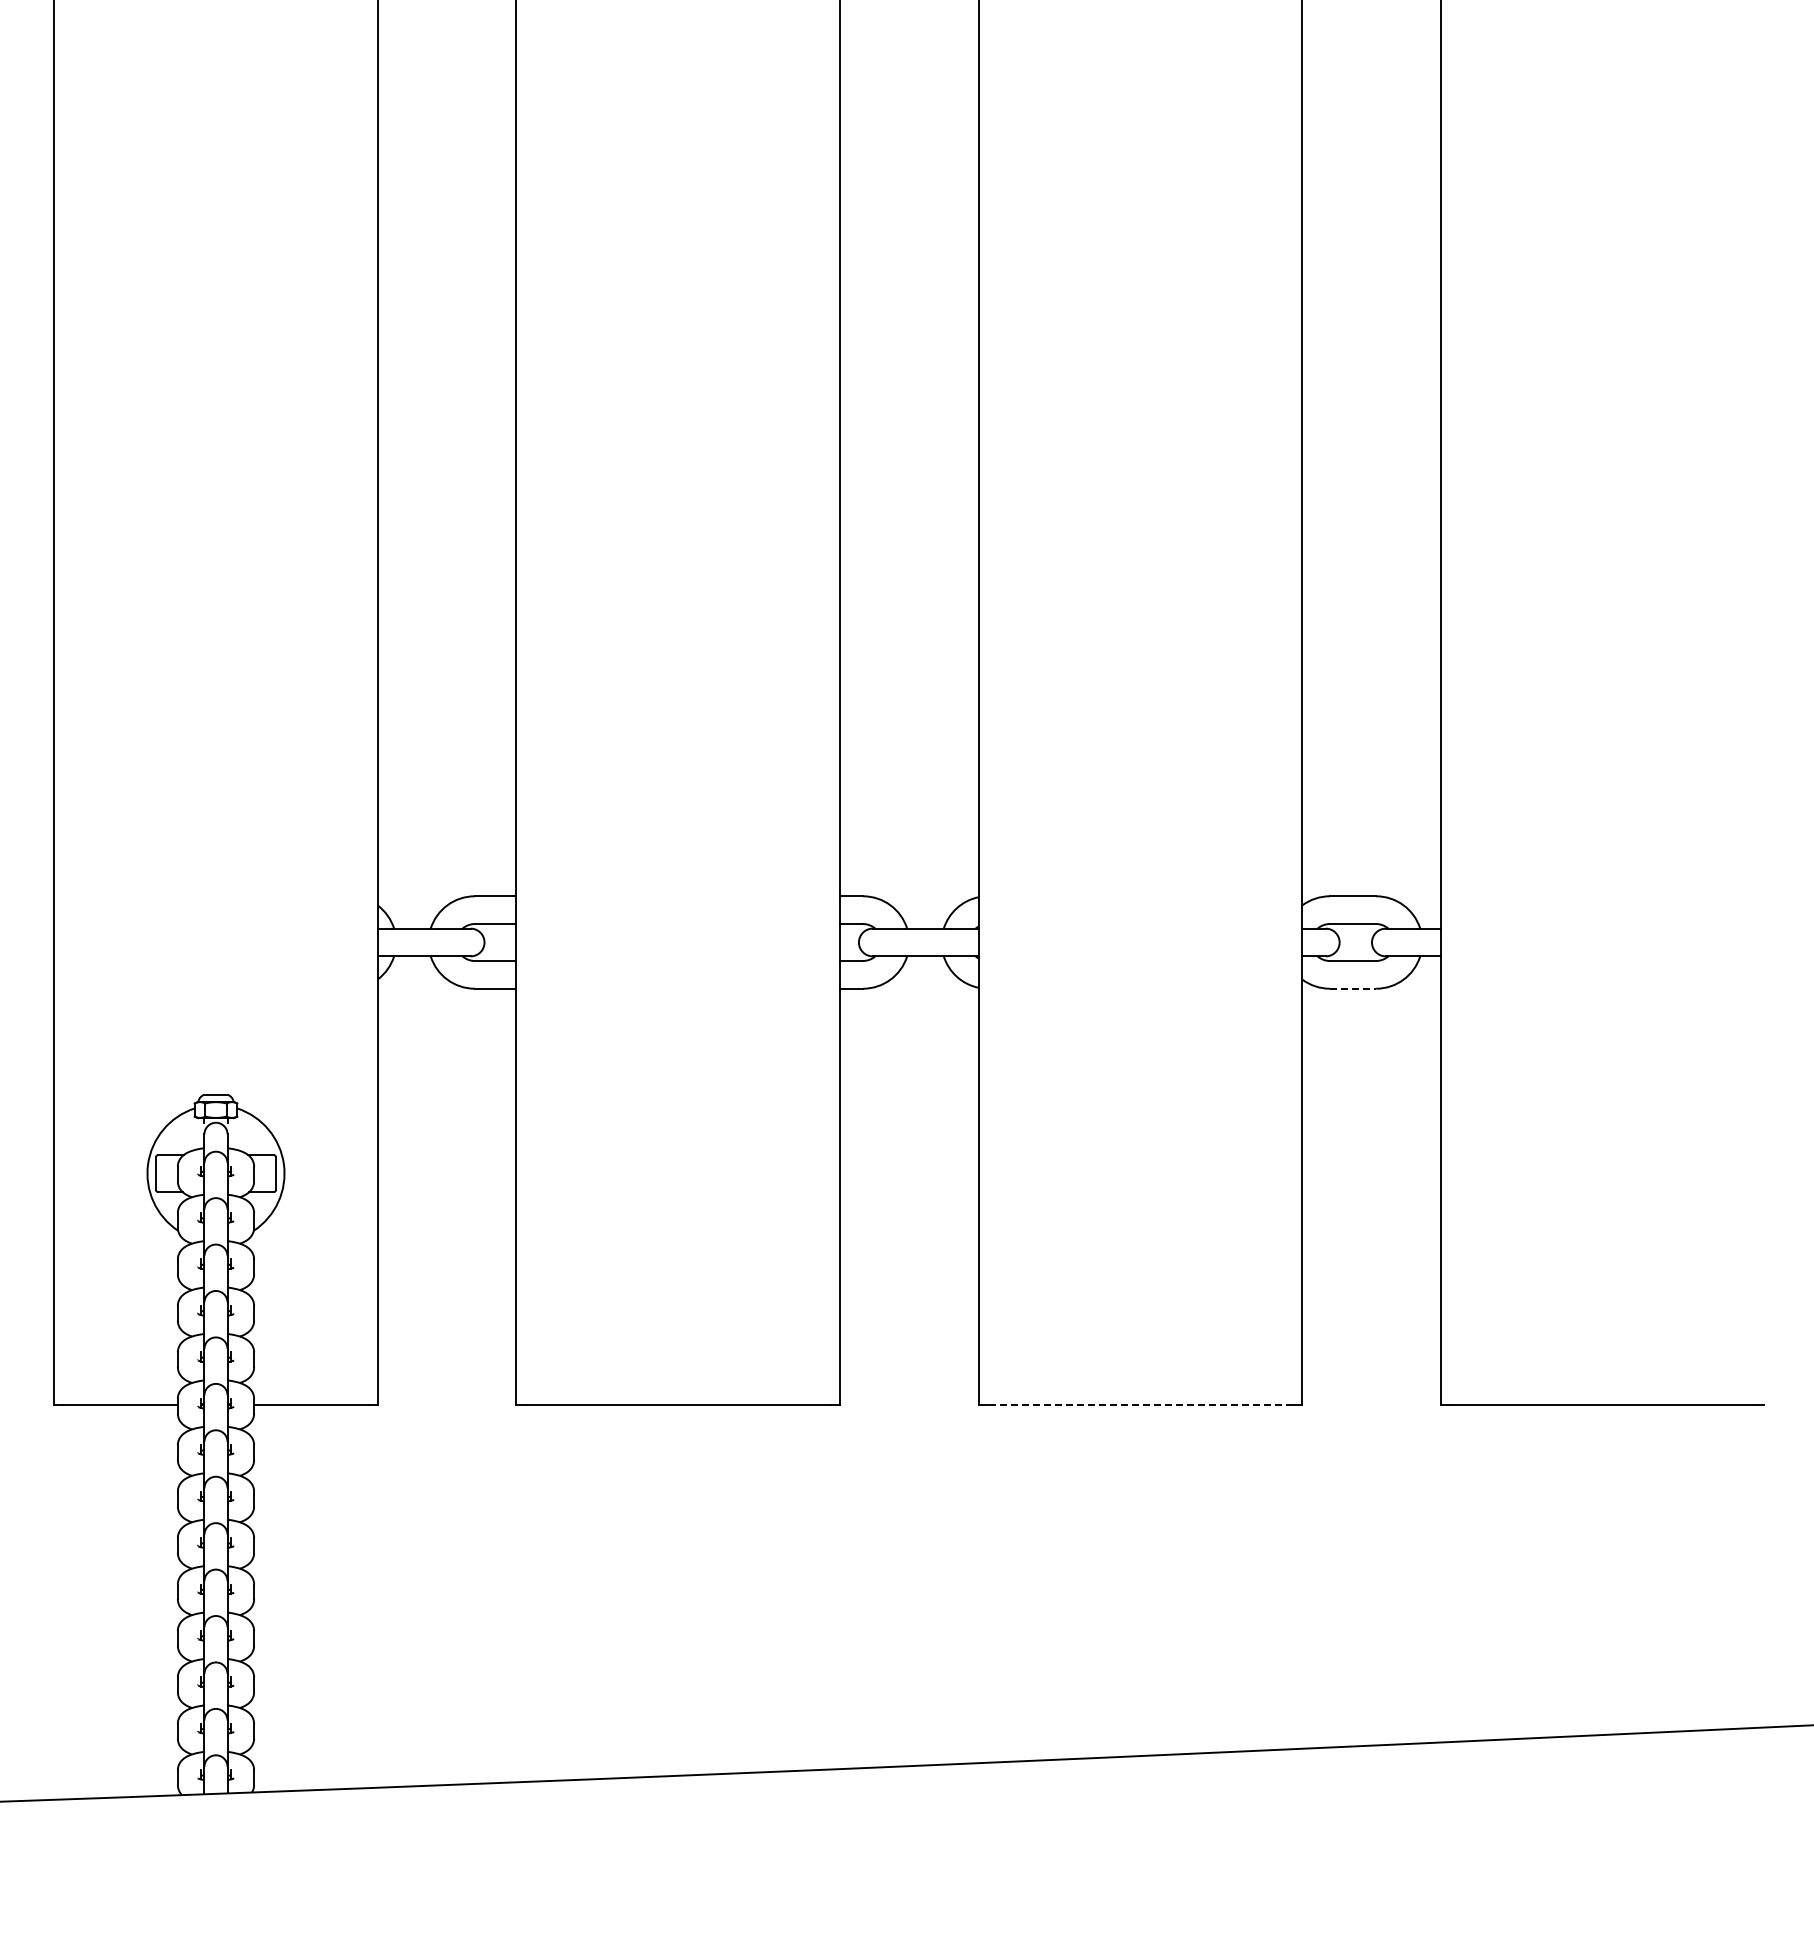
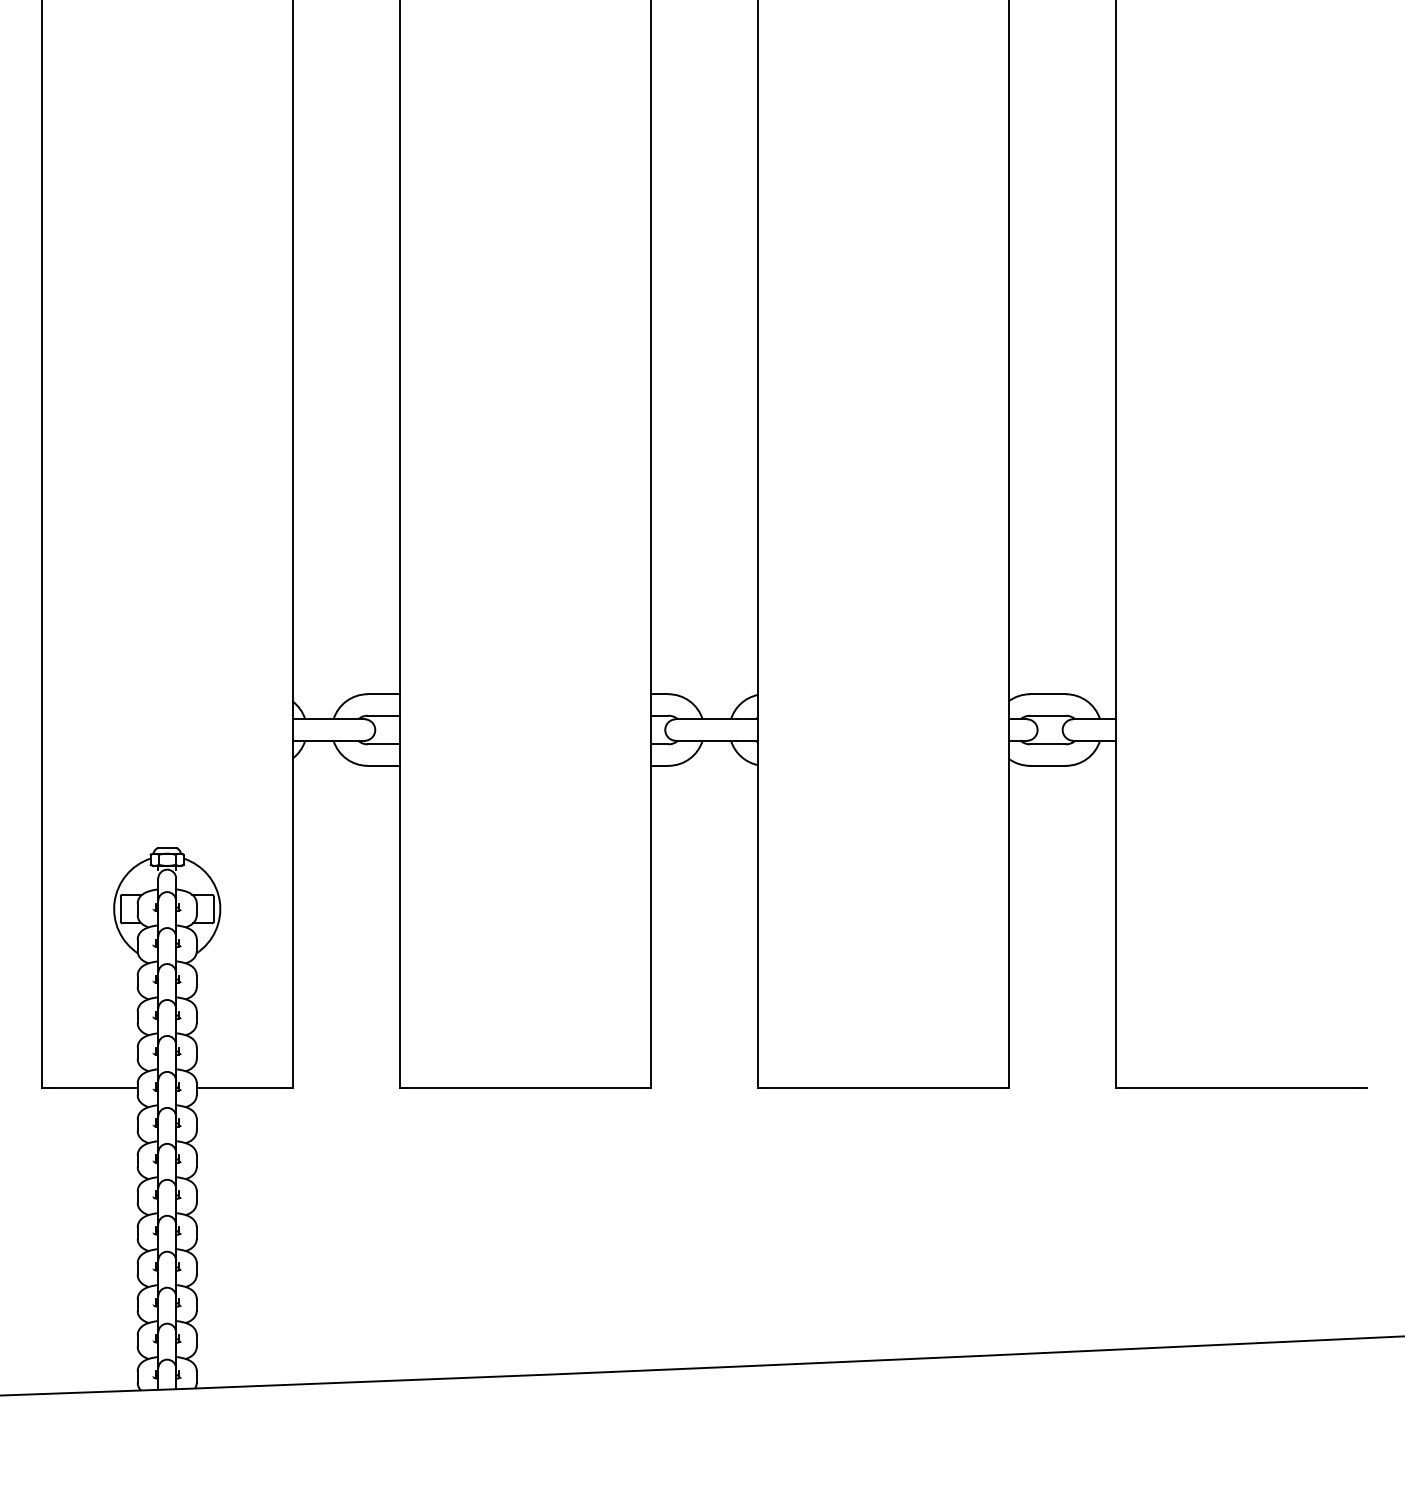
line: (1353, 988) -> (1048, 765), dashed -> solid
line: (1140, 1404) -> (883, 1087), dashed -> solid

